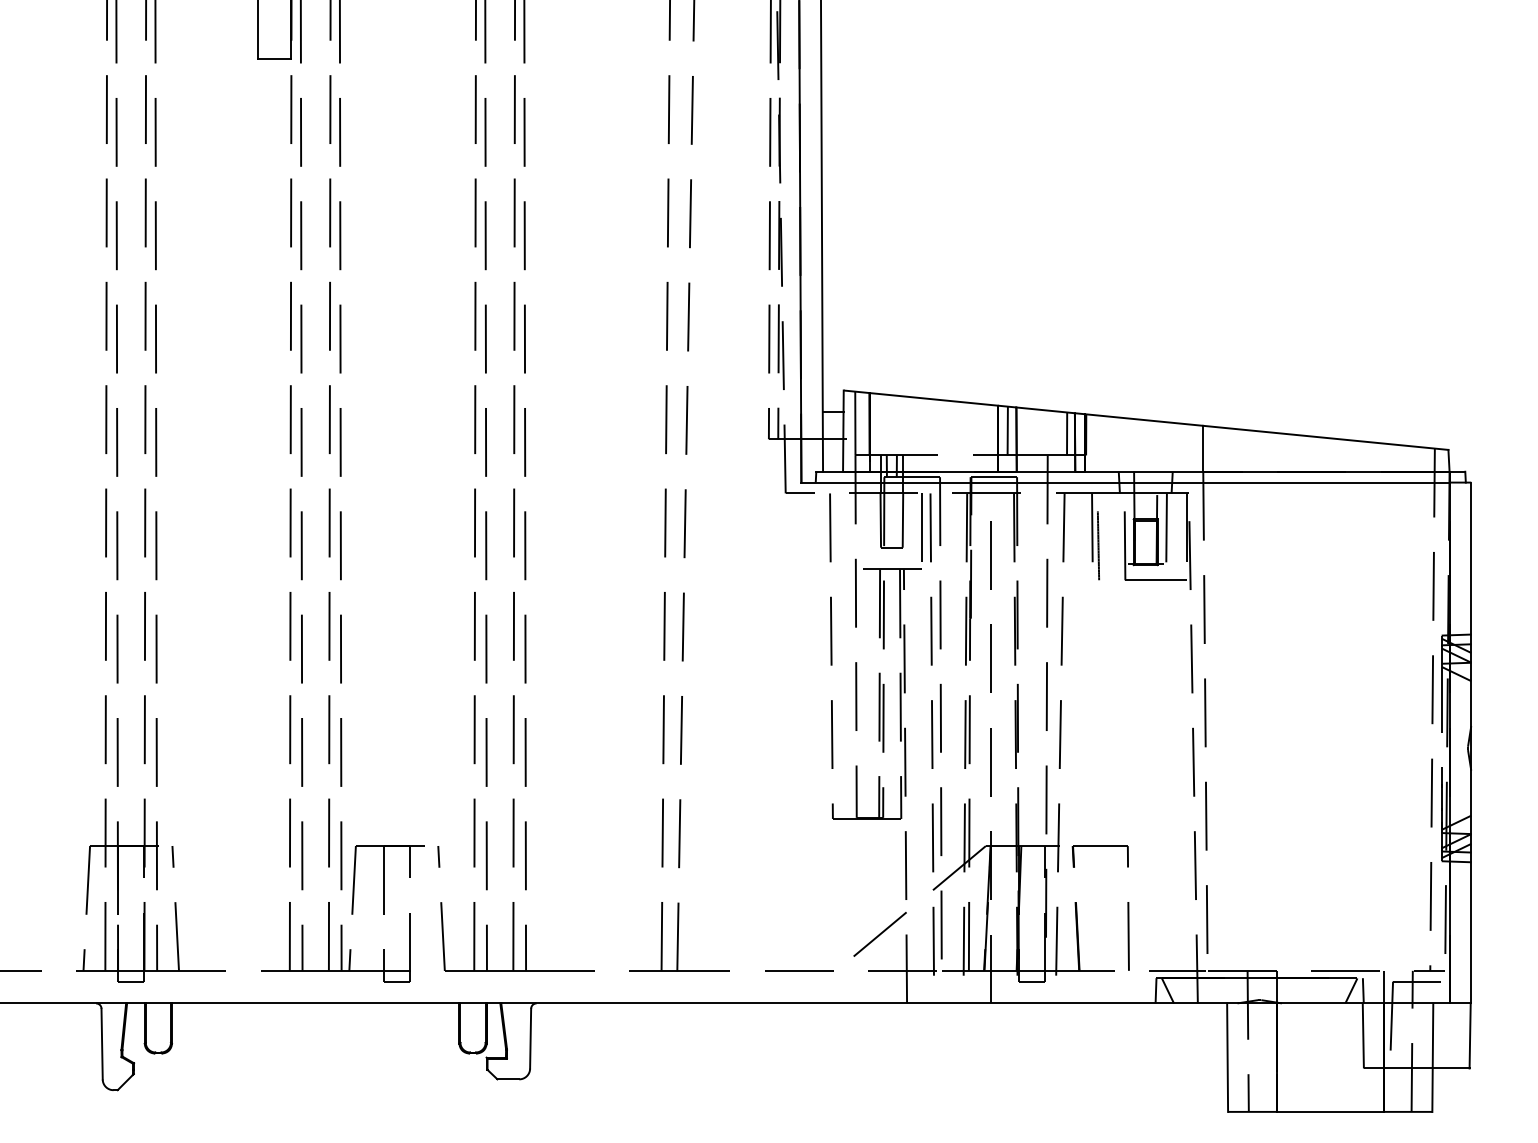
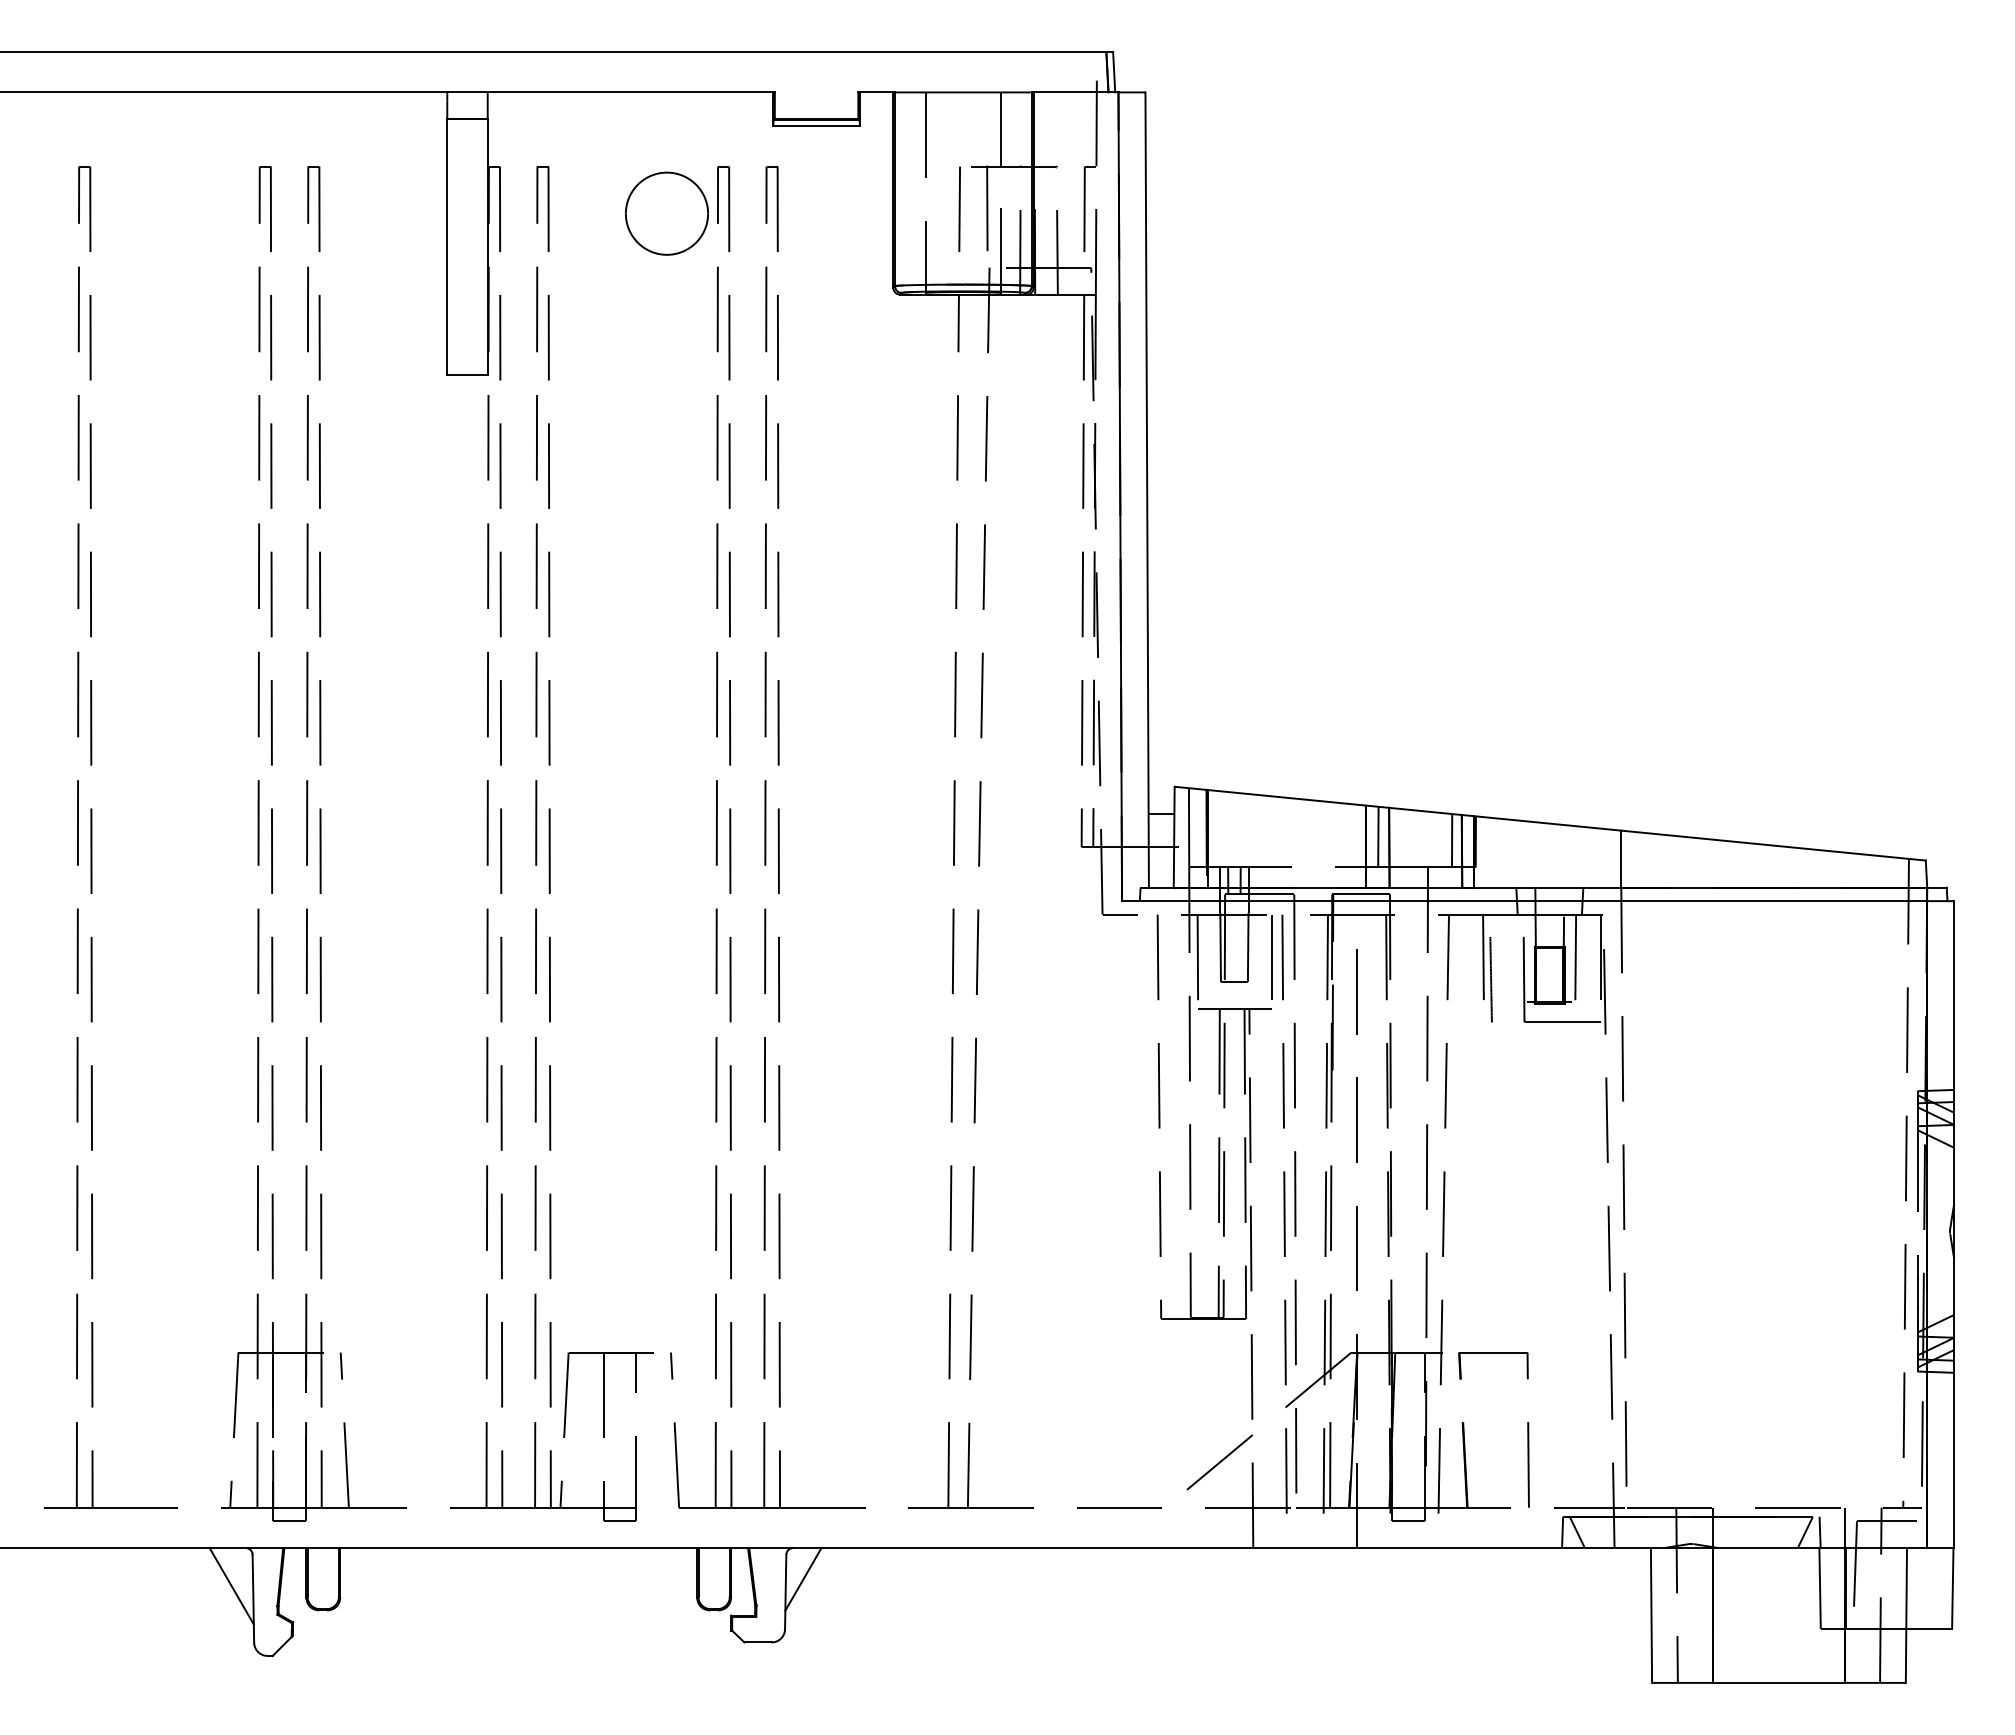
line: (862, 531) -> (1197, 961), added
line: (544, 1028) -> (803, 1579), added
line: (84, 1034) -> (231, 1586), added

